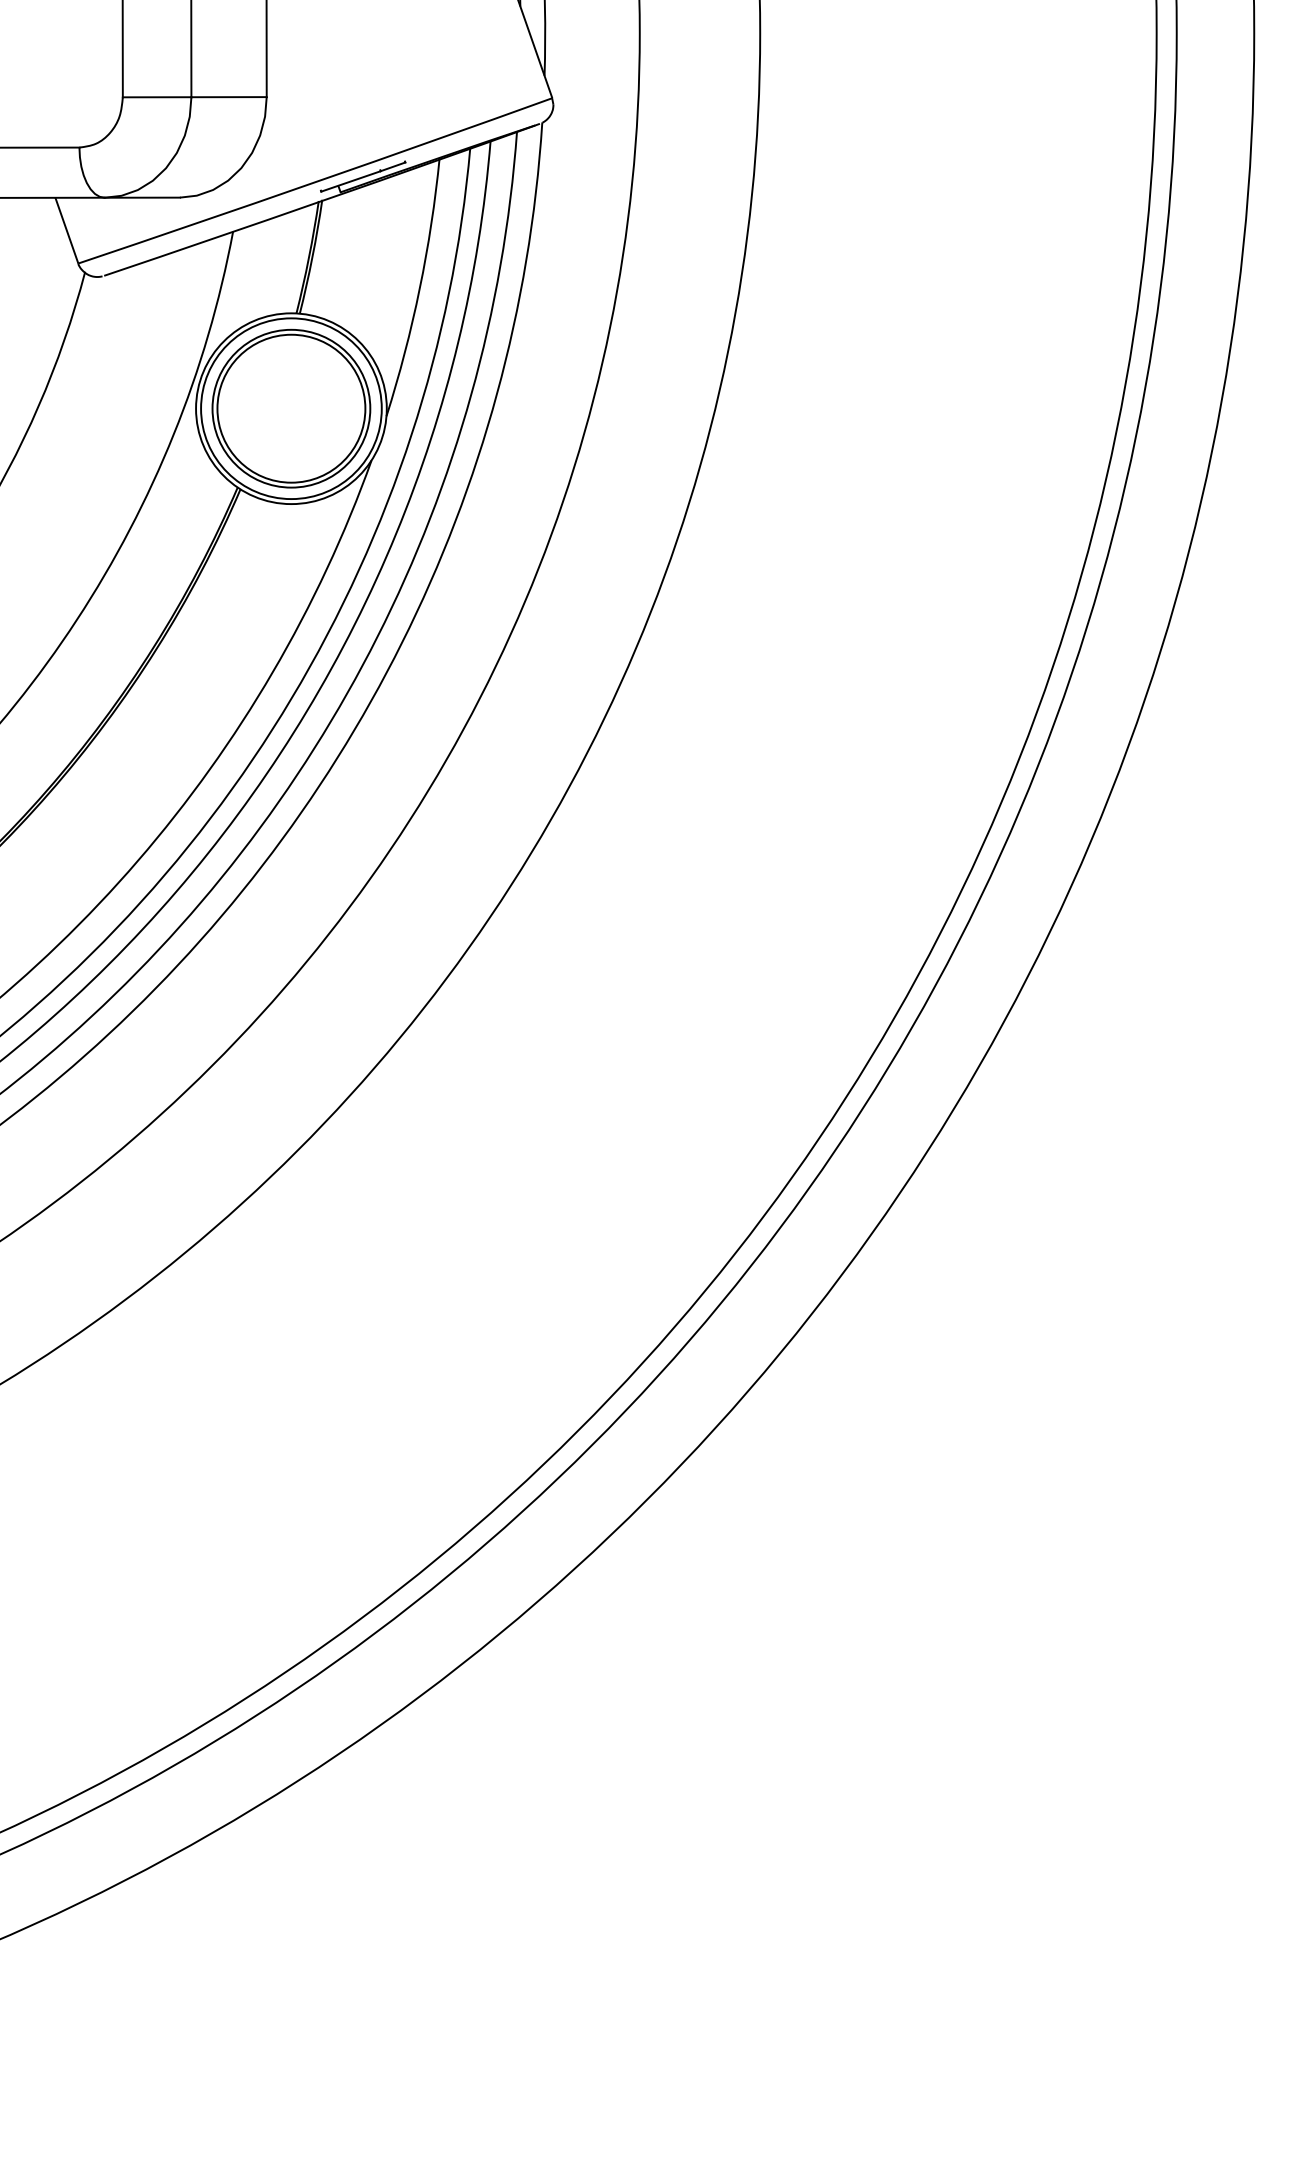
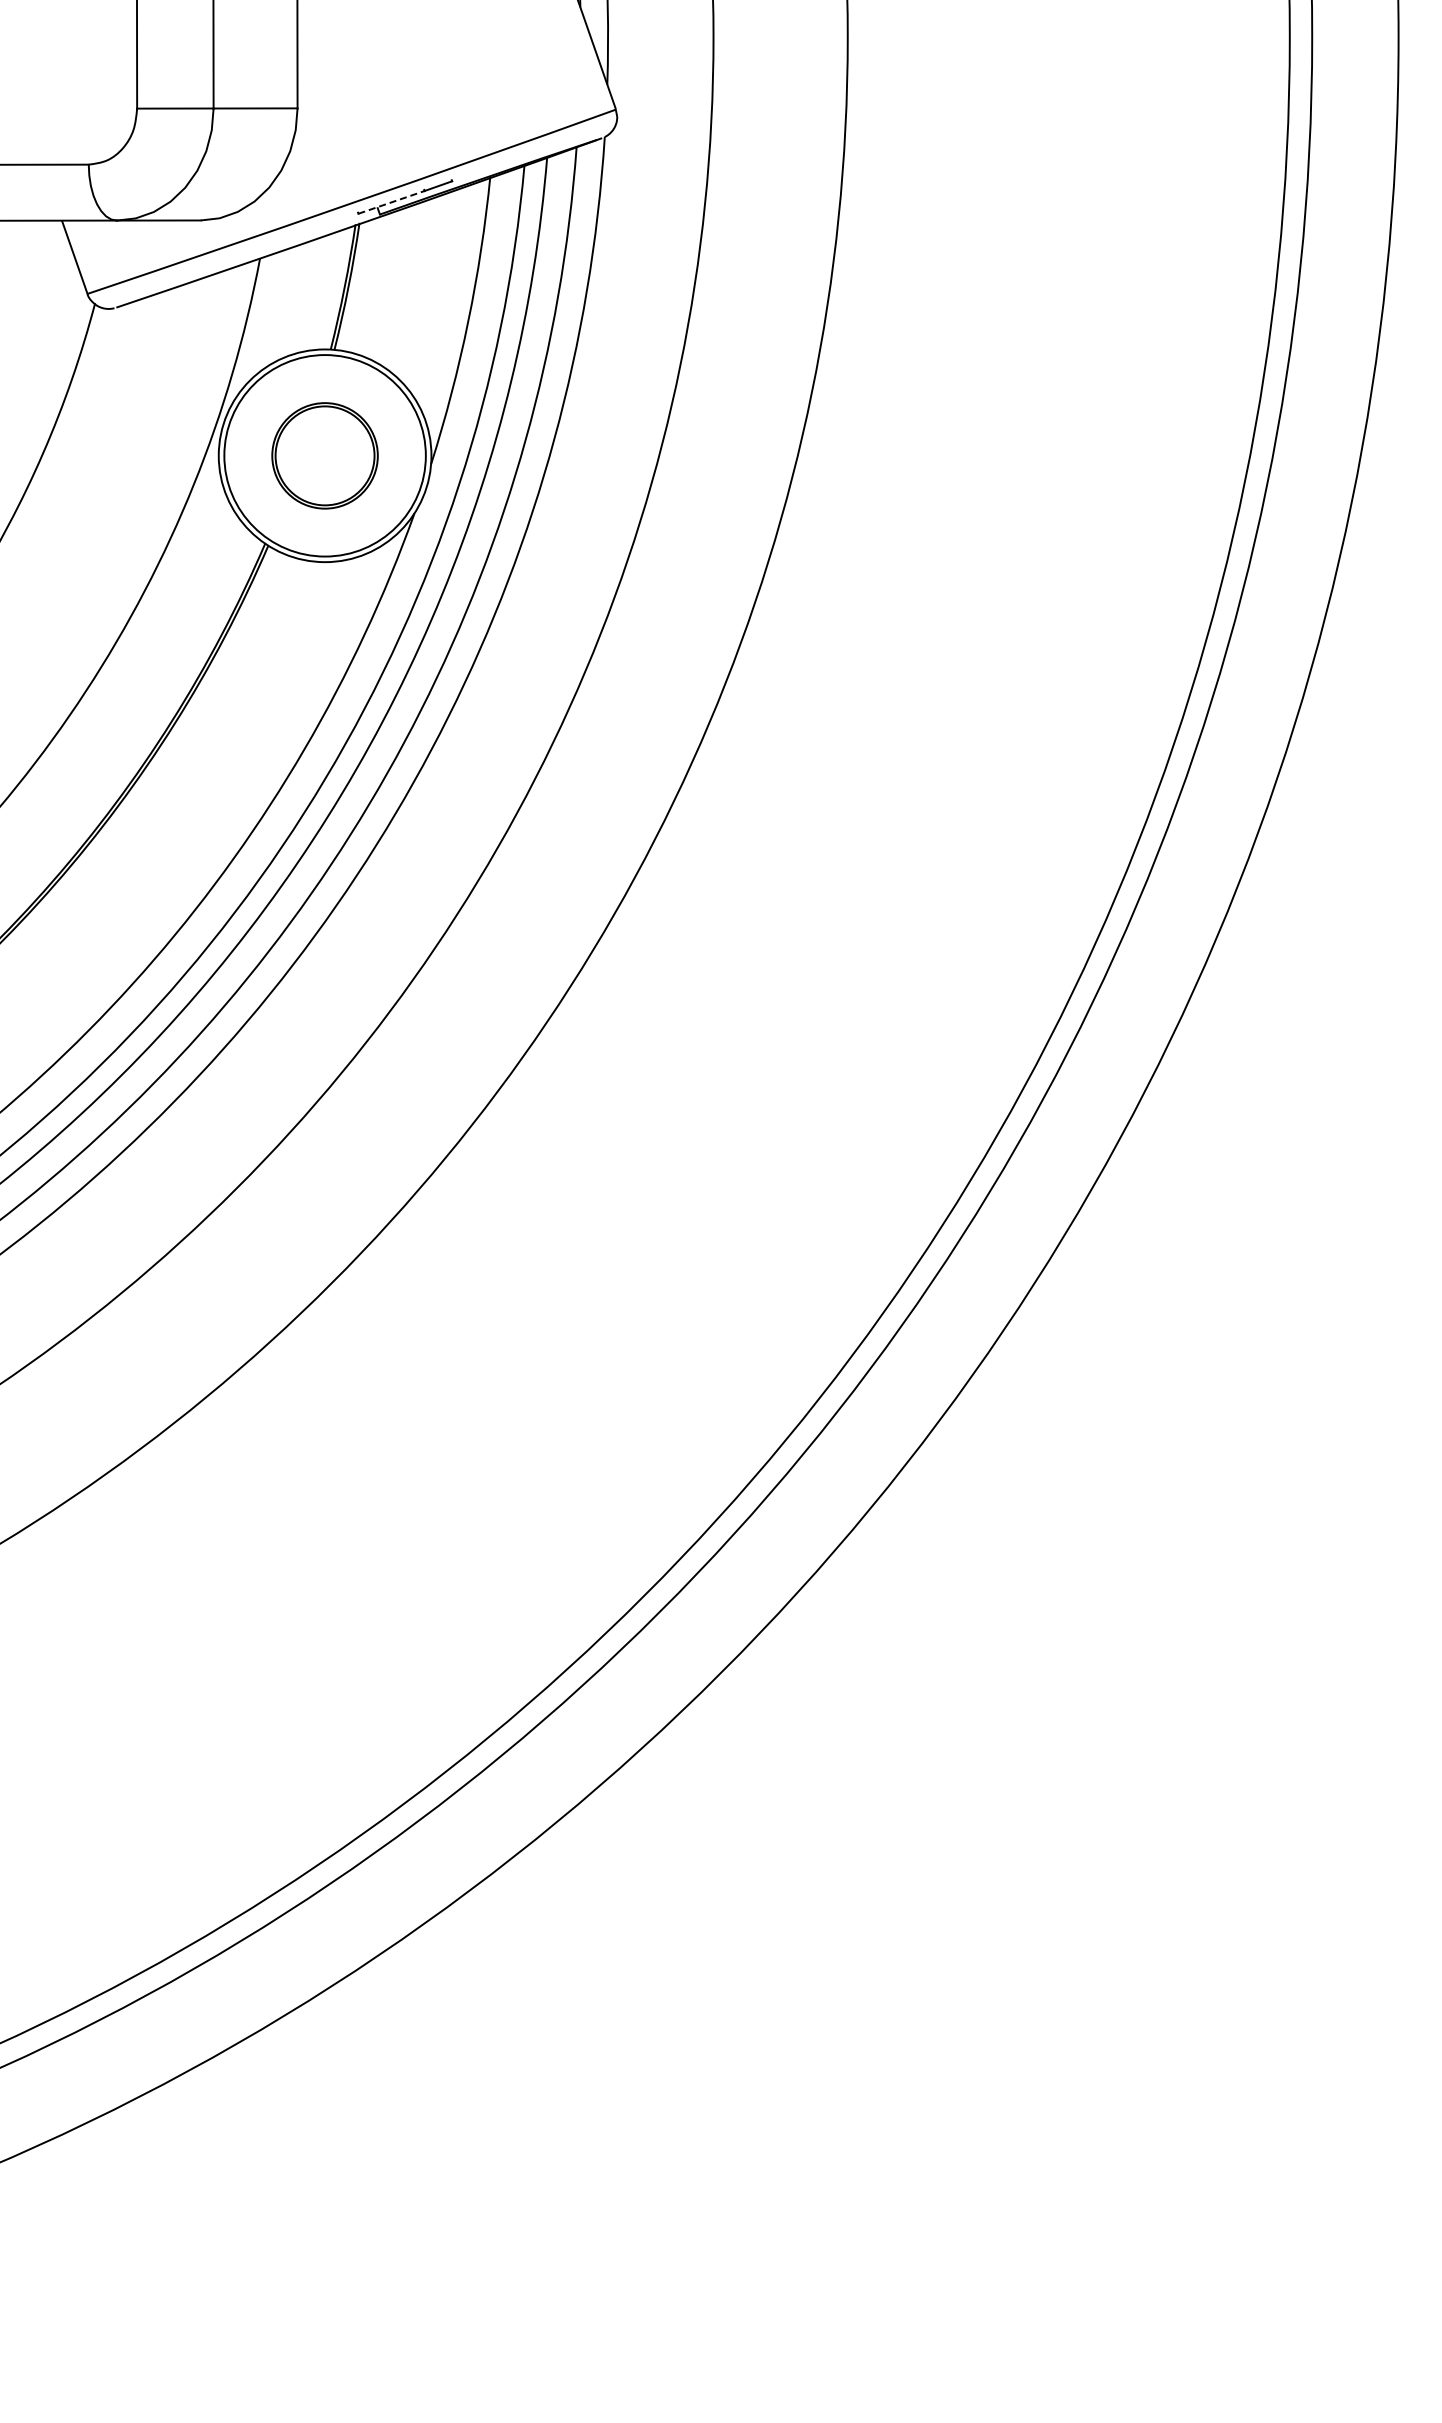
line: (351, 181) -> (392, 202), solid -> dashed
part: (290, 408) -> (324, 455), size x0.6

